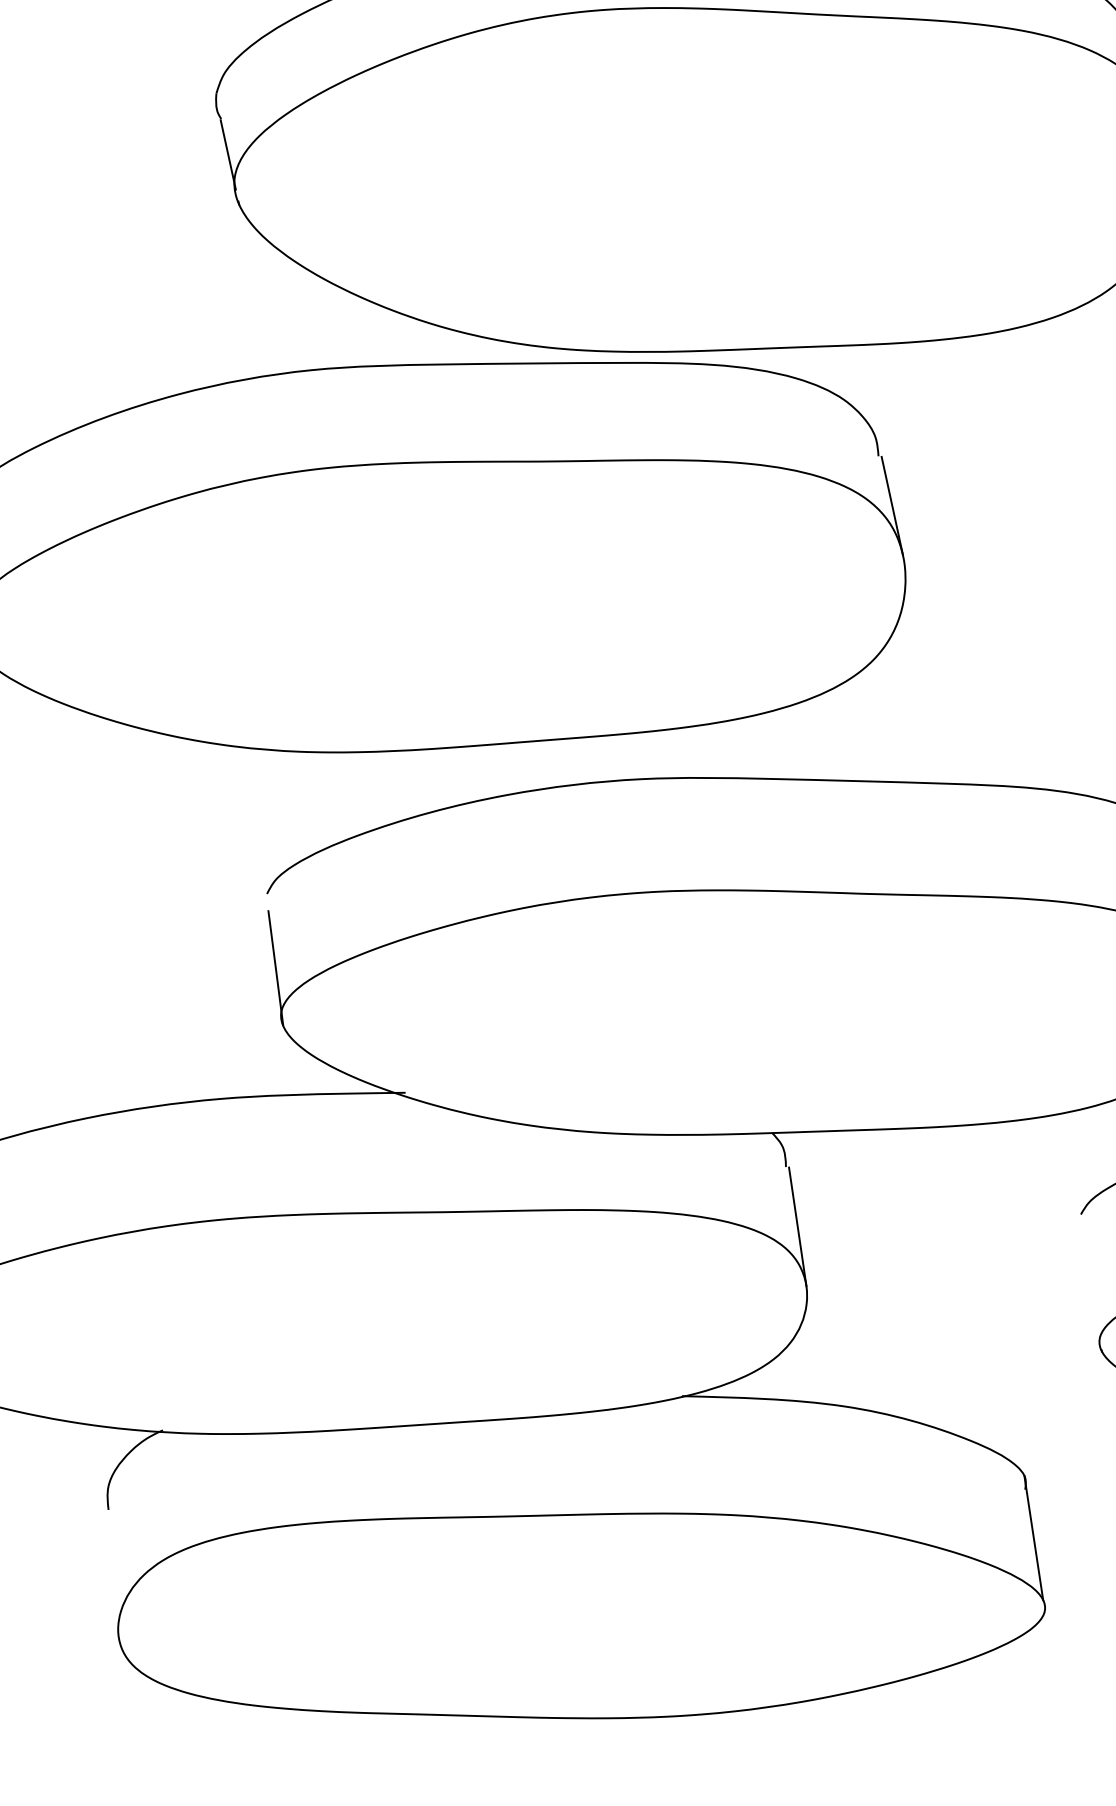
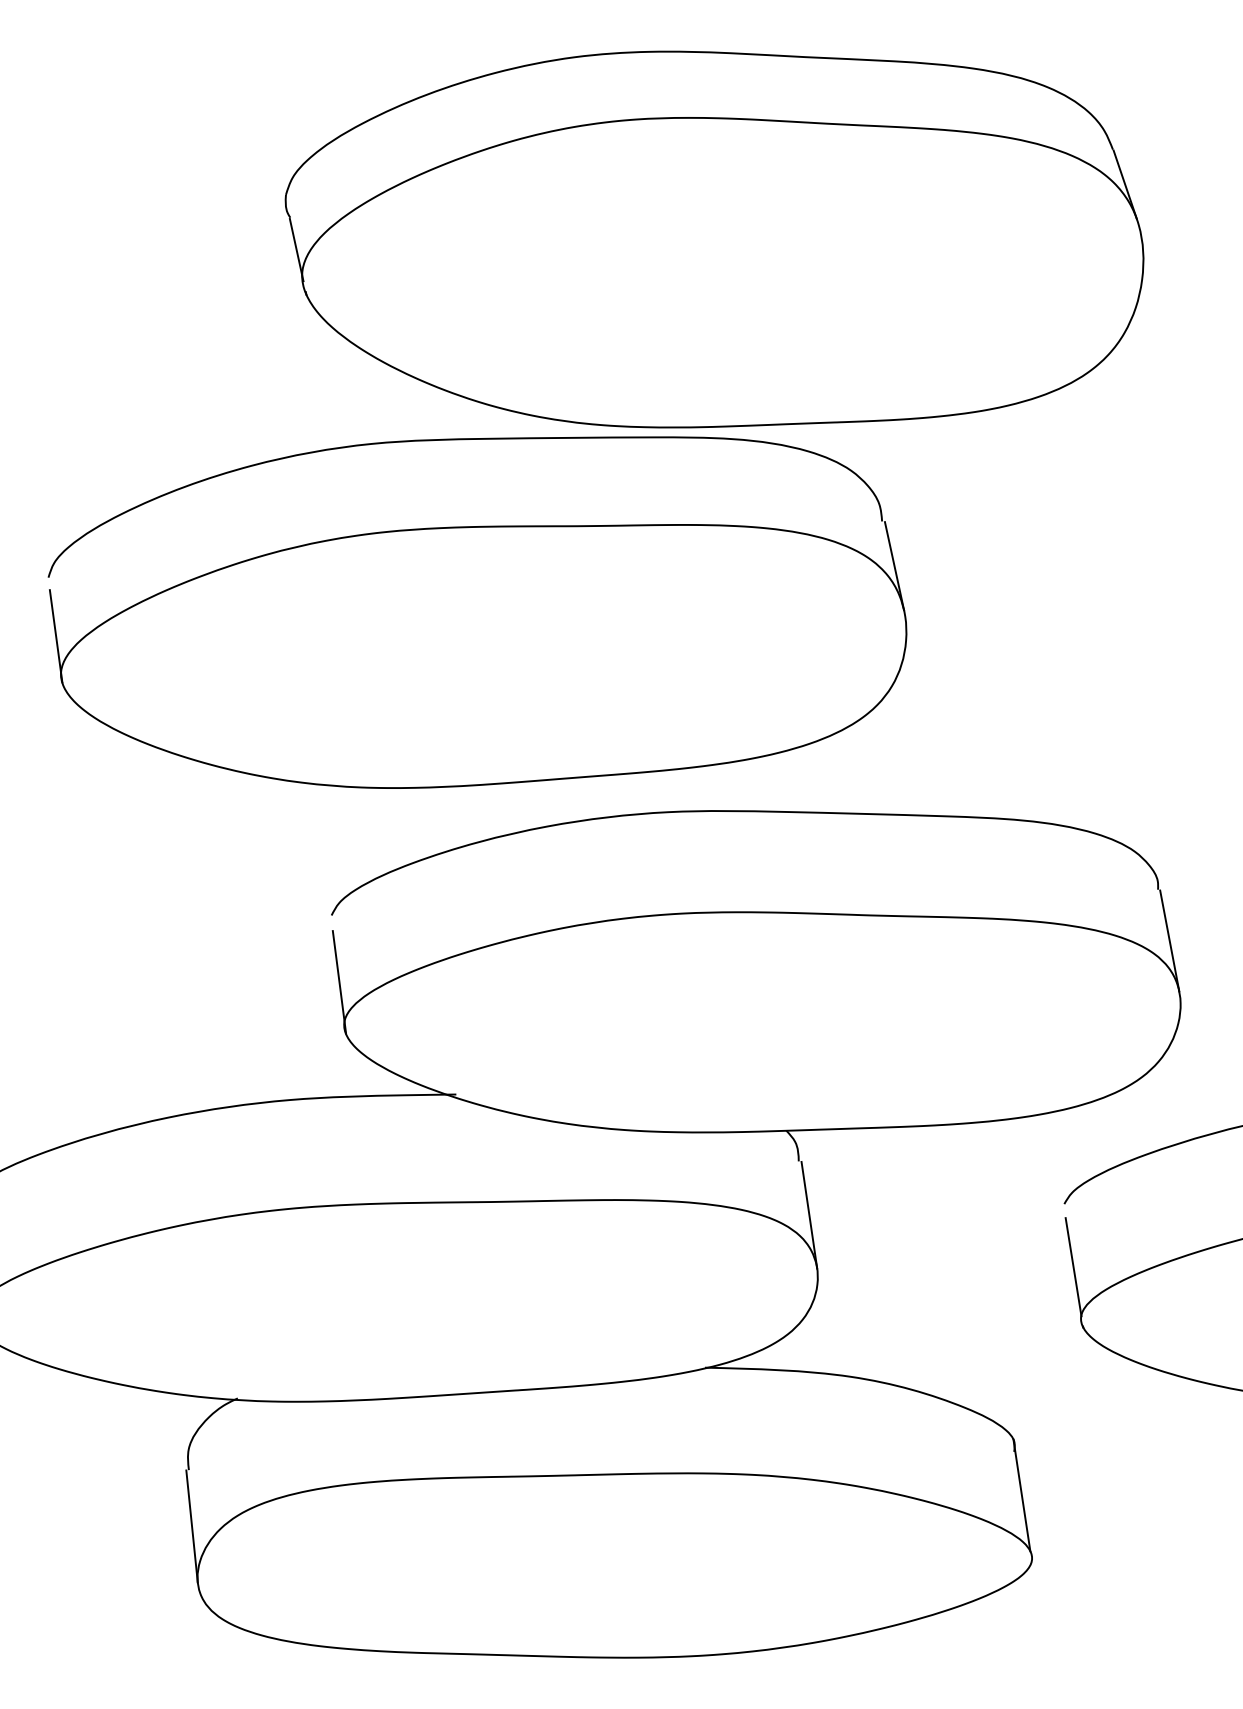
line: (1091, 1284) -> (1073, 1267), added
line: (111, 1572) -> (191, 1526), added

